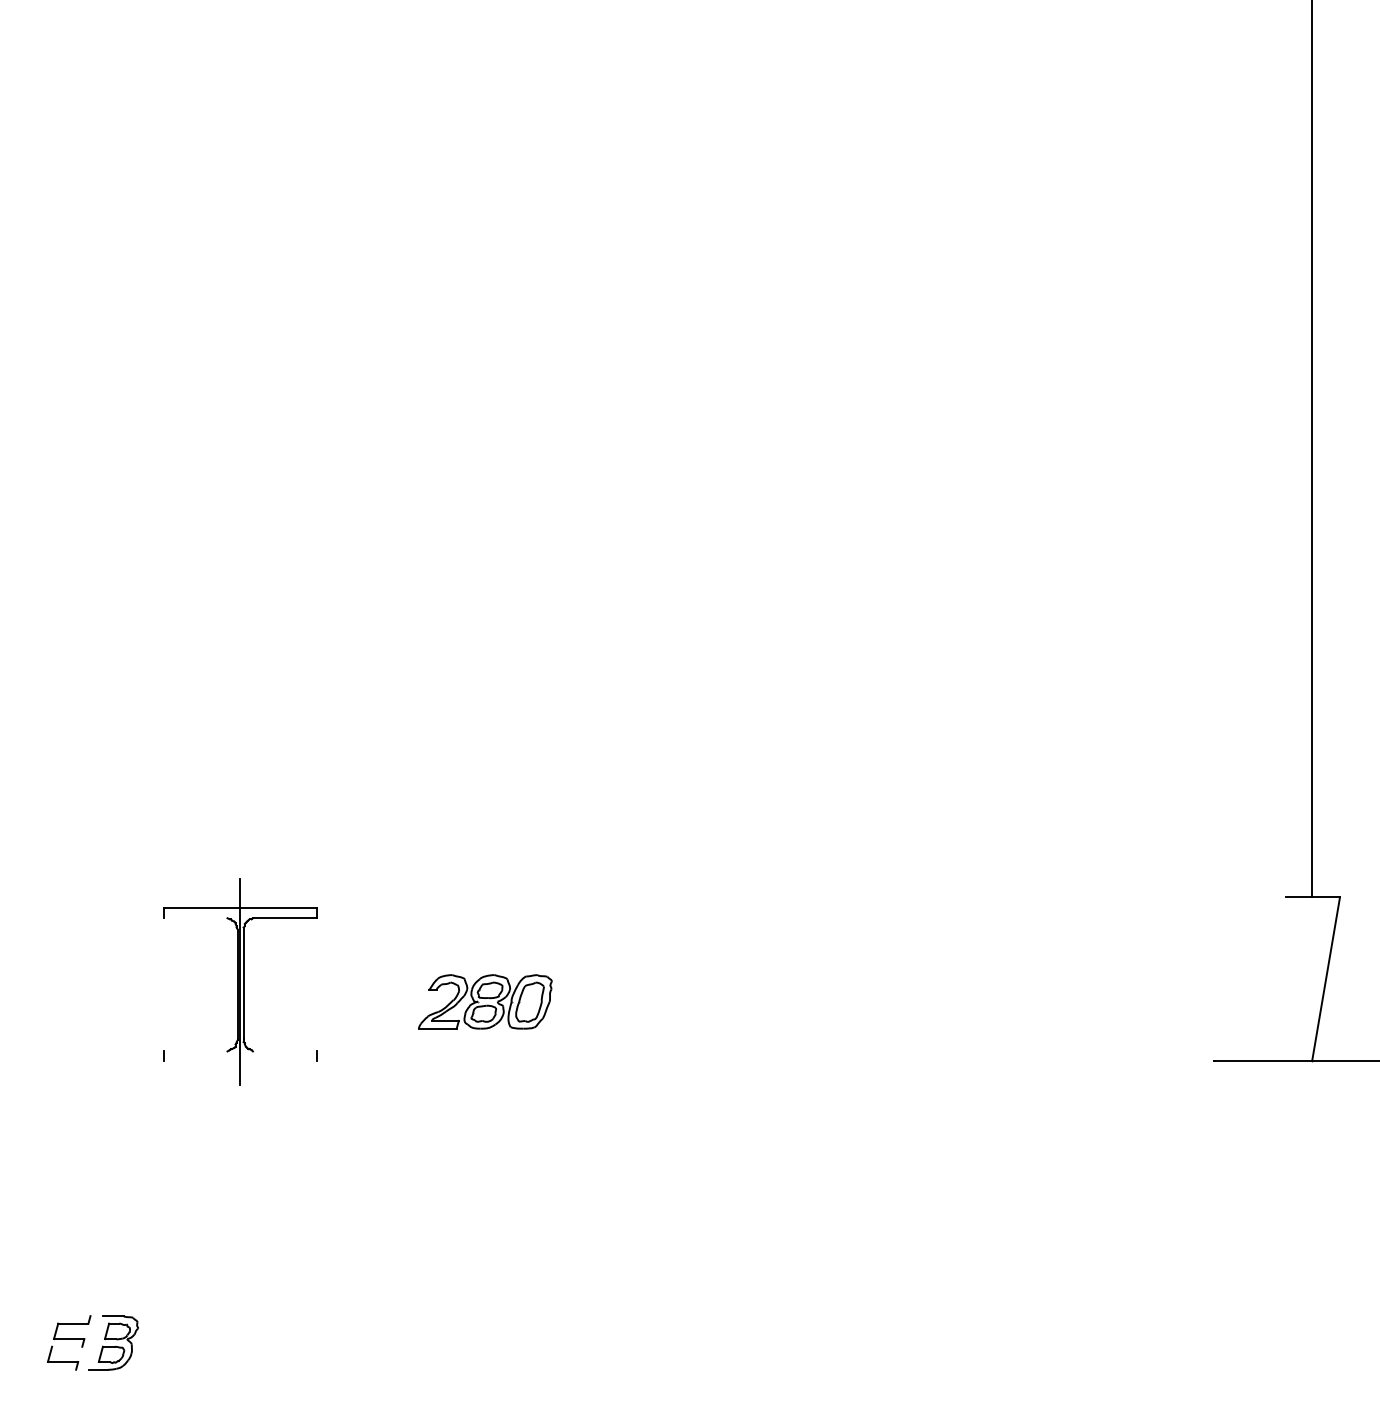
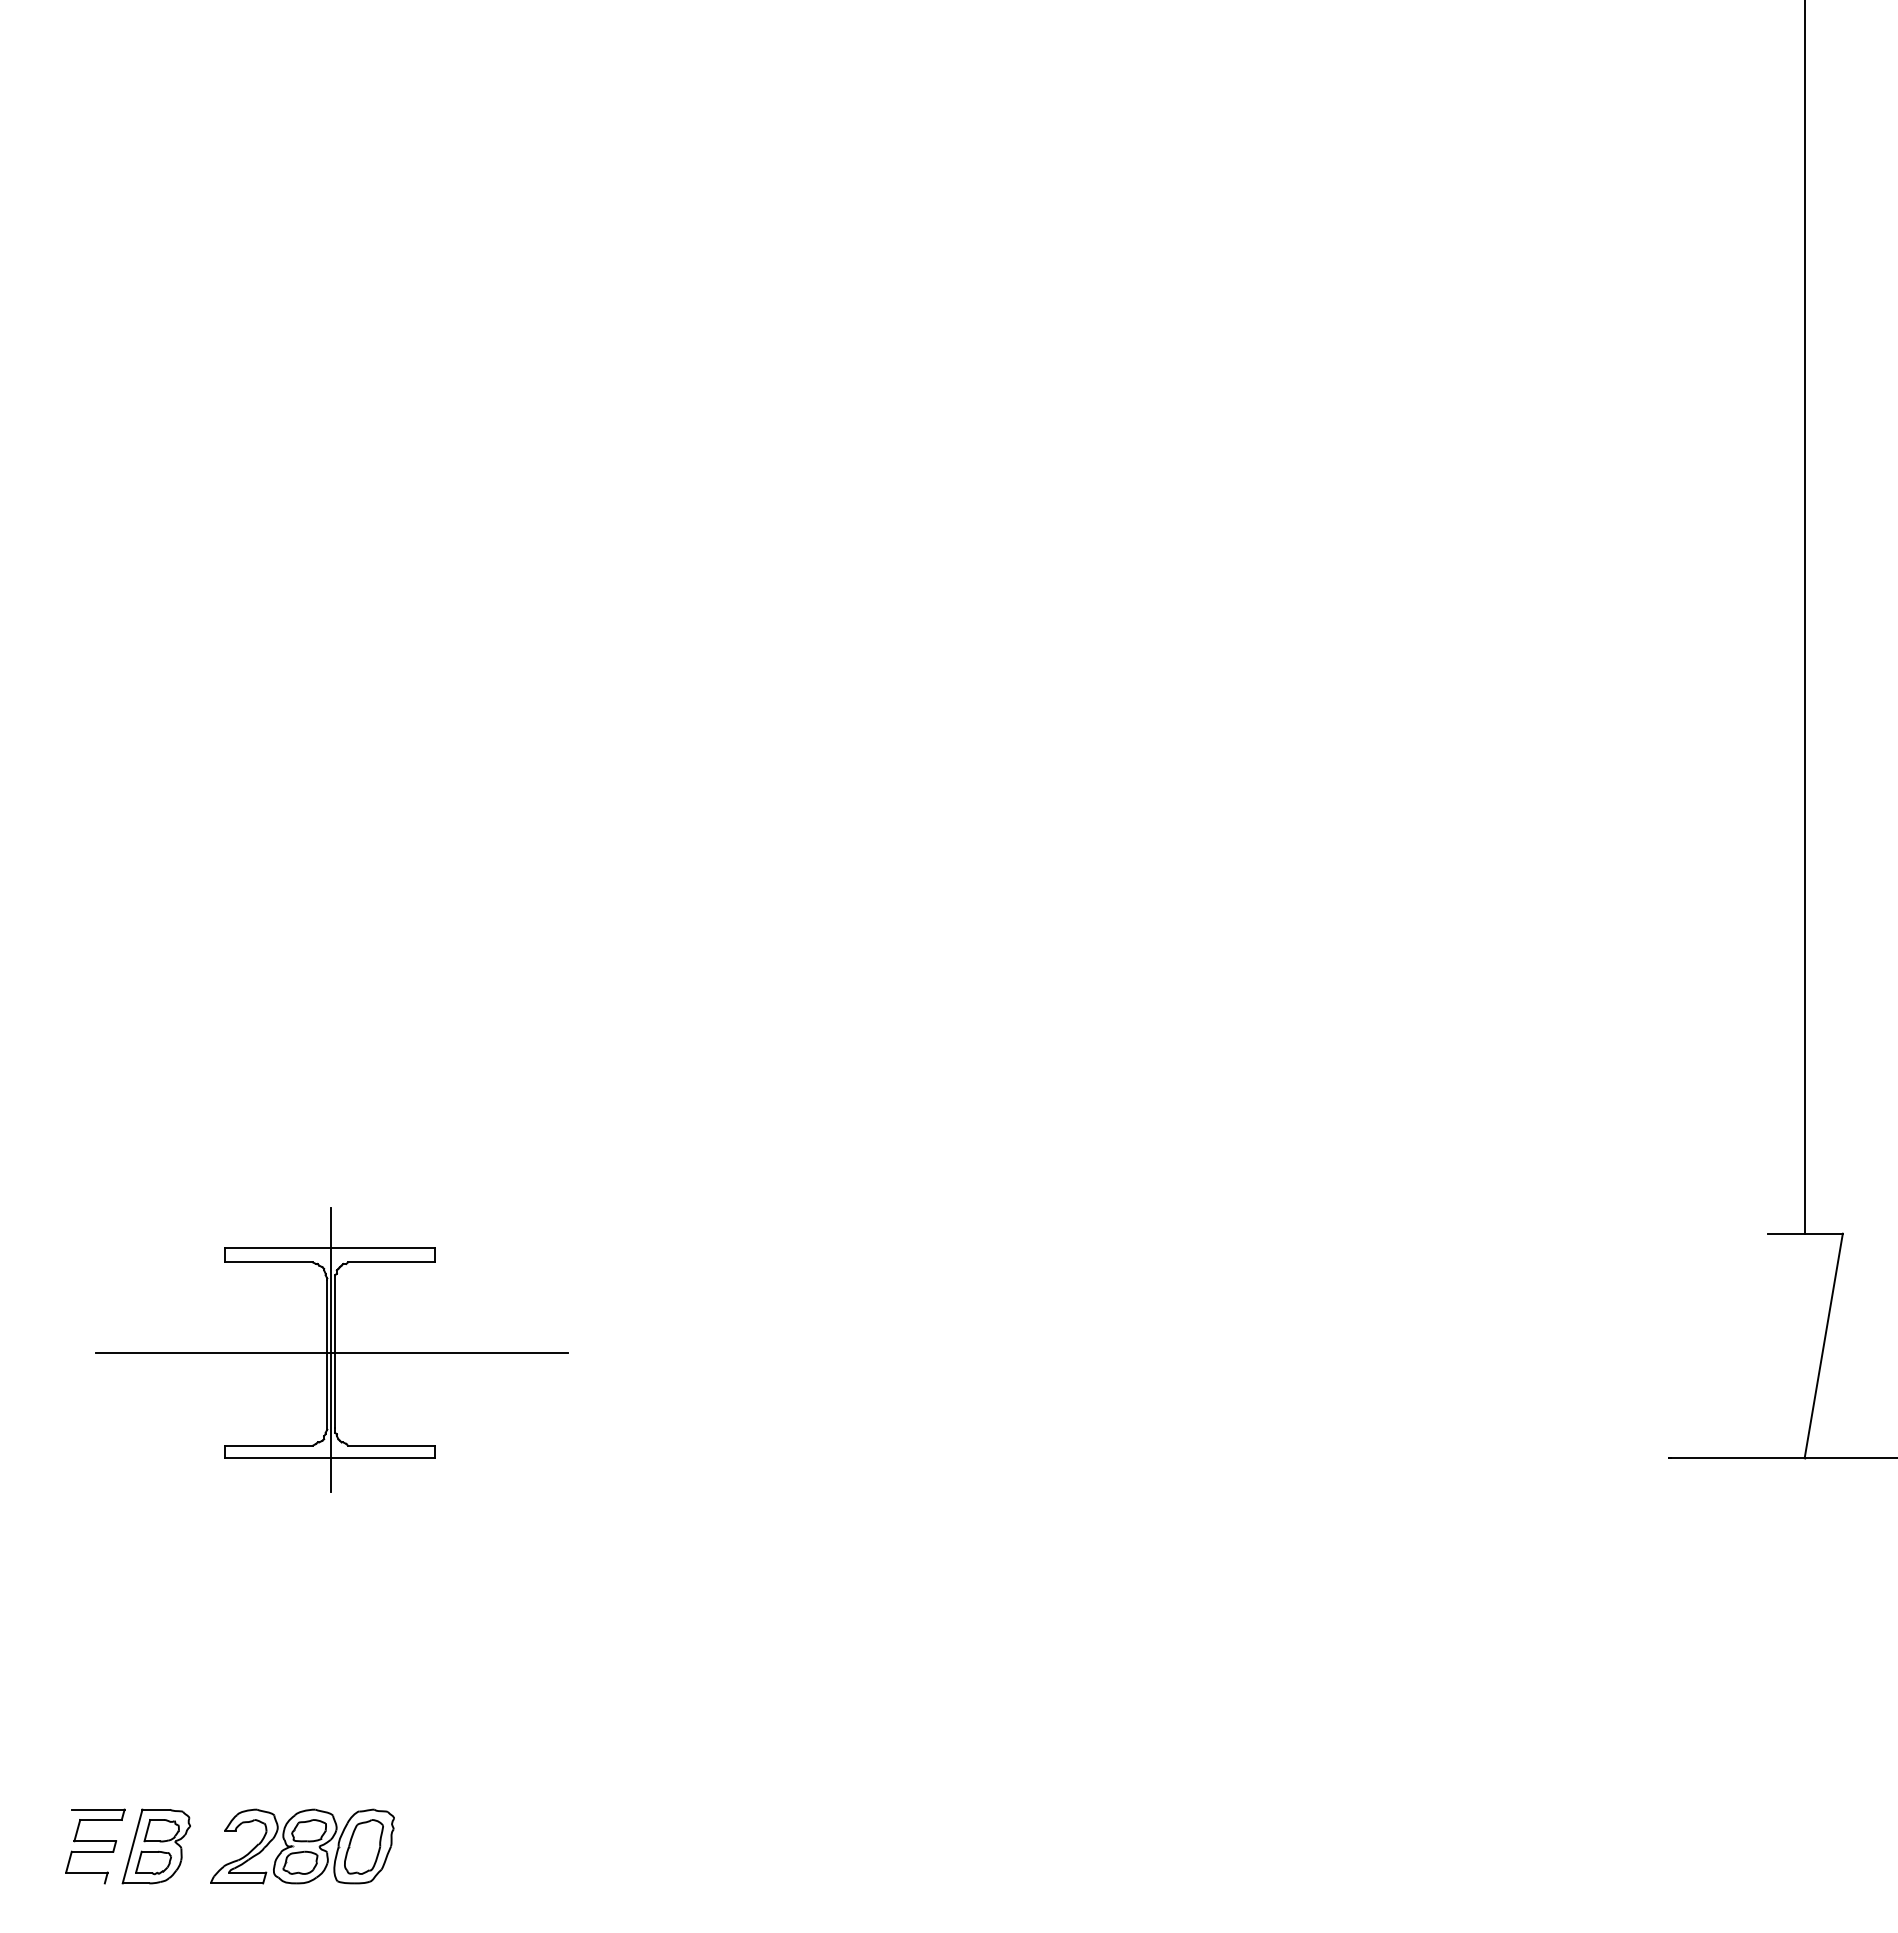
line: (195, 918) -> (269, 1262), added
line: (240, 984) -> (331, 1353), added
part: (485, 1001) -> (302, 1846), moved
line: (195, 1051) -> (269, 1445), added
line: (284, 1051) -> (391, 1445), added
line: (240, 1060) -> (330, 1458), added
line: (71, 1316) -> (98, 1809), added
line: (96, 1342) -> (132, 1846), added
line: (67, 1346) -> (92, 1851), added

